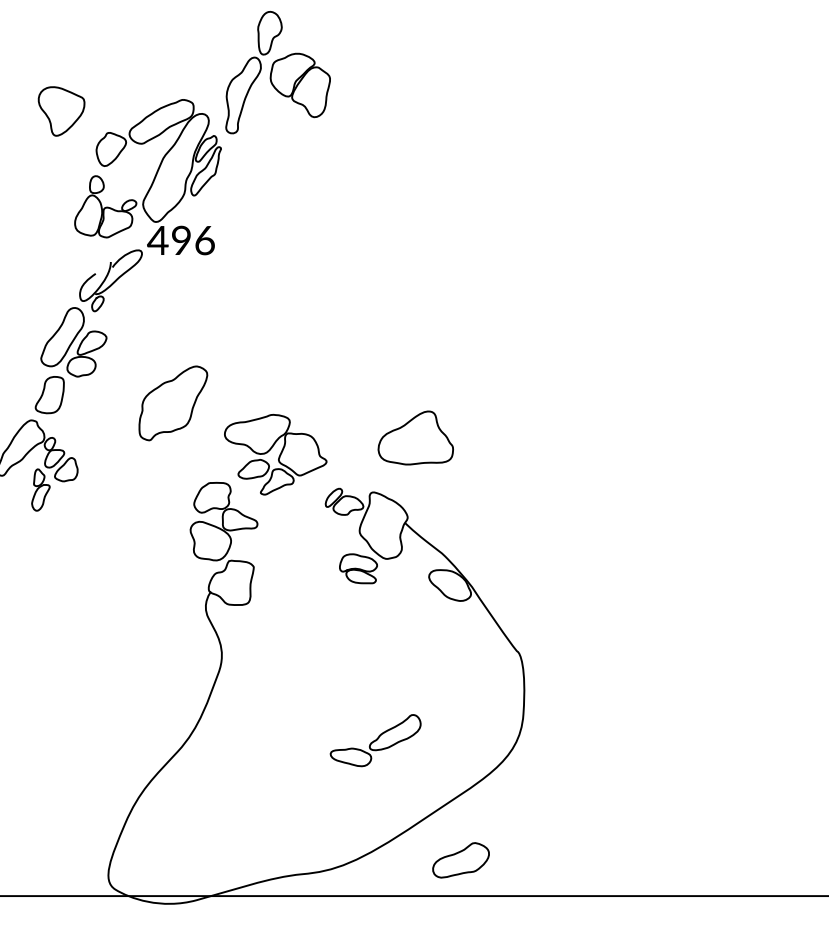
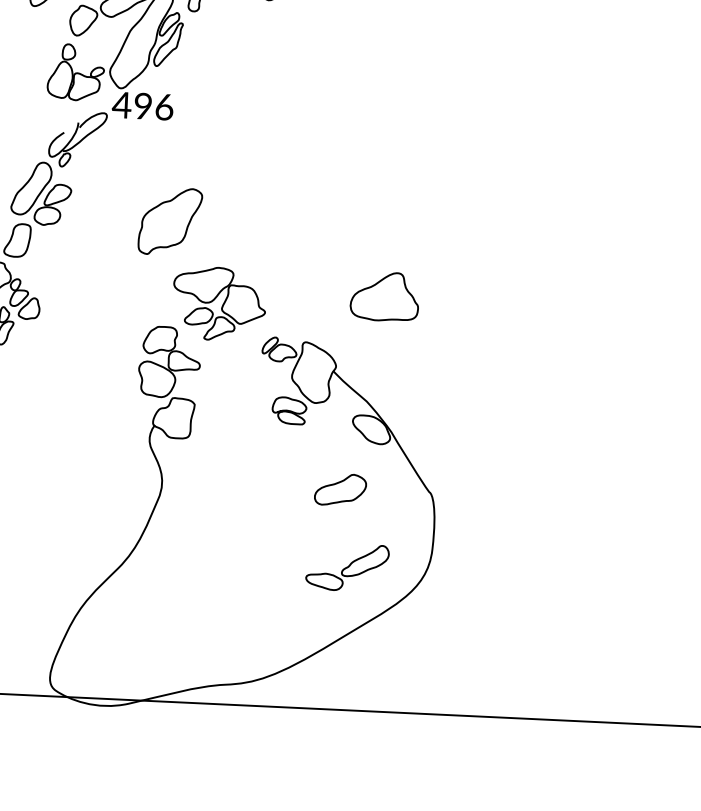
part: (173, 403) -> (170, 221), moved
part: (415, 437) -> (384, 296), moved
part: (375, 740) -> (347, 567), moved
part: (460, 860) -> (340, 489), moved

